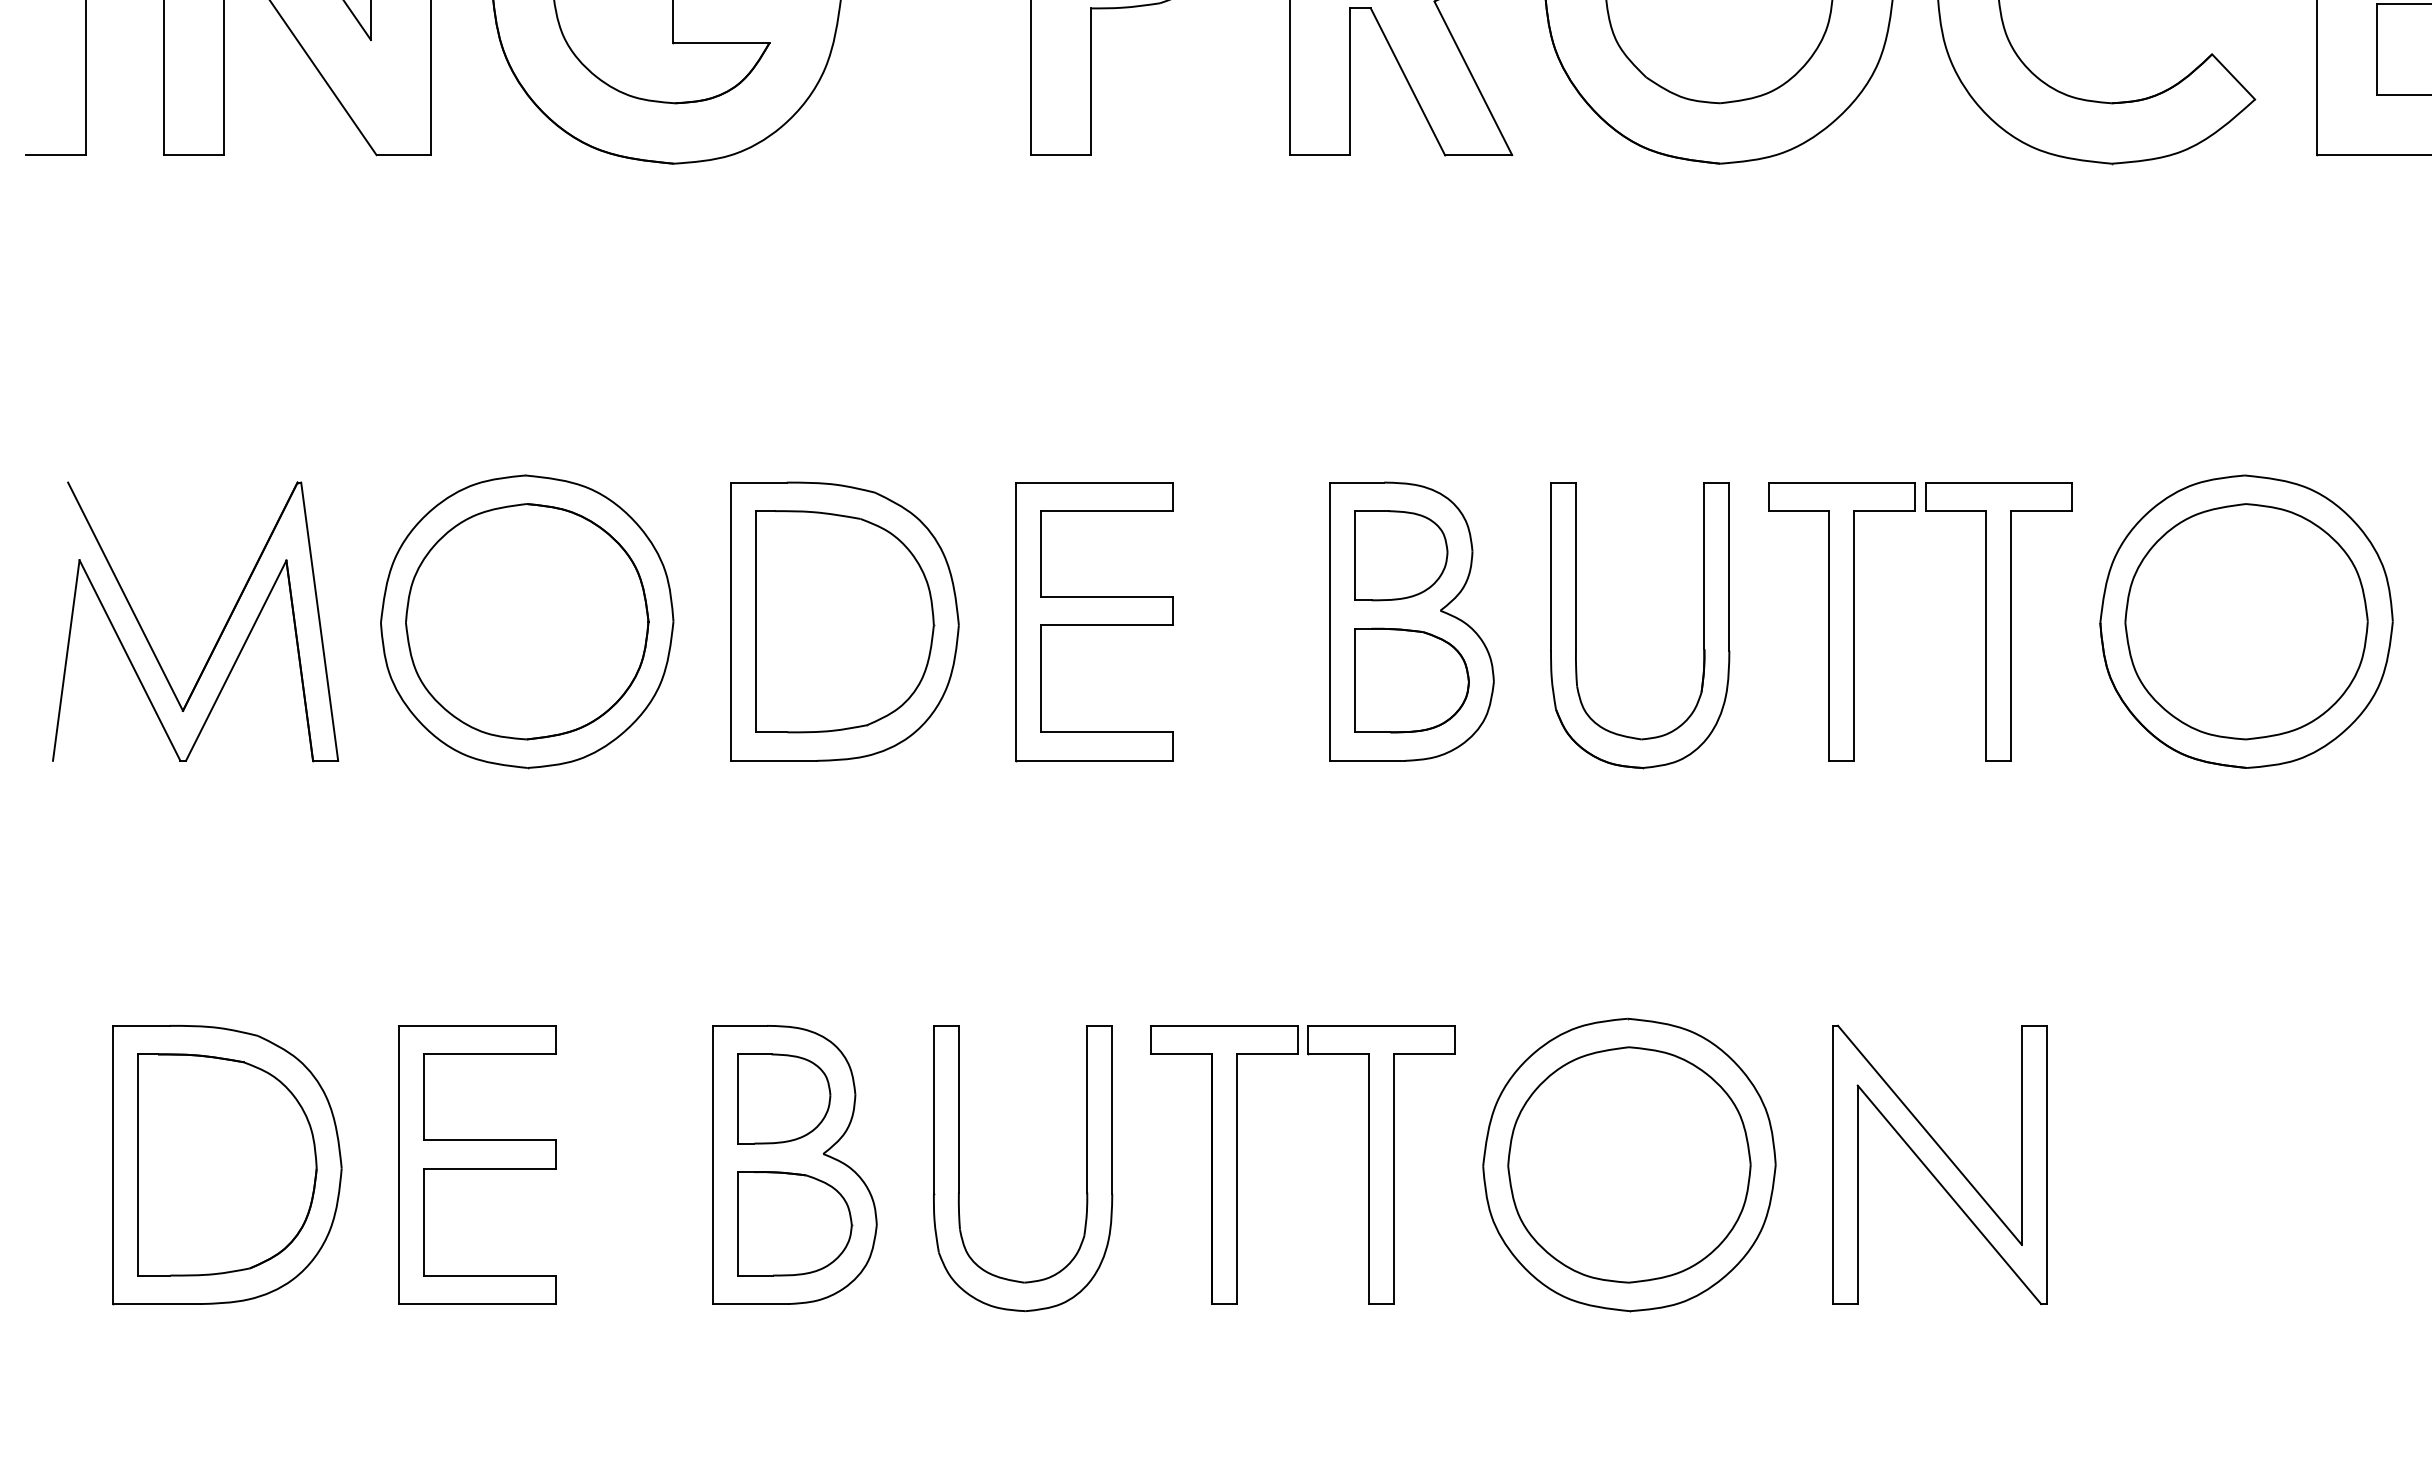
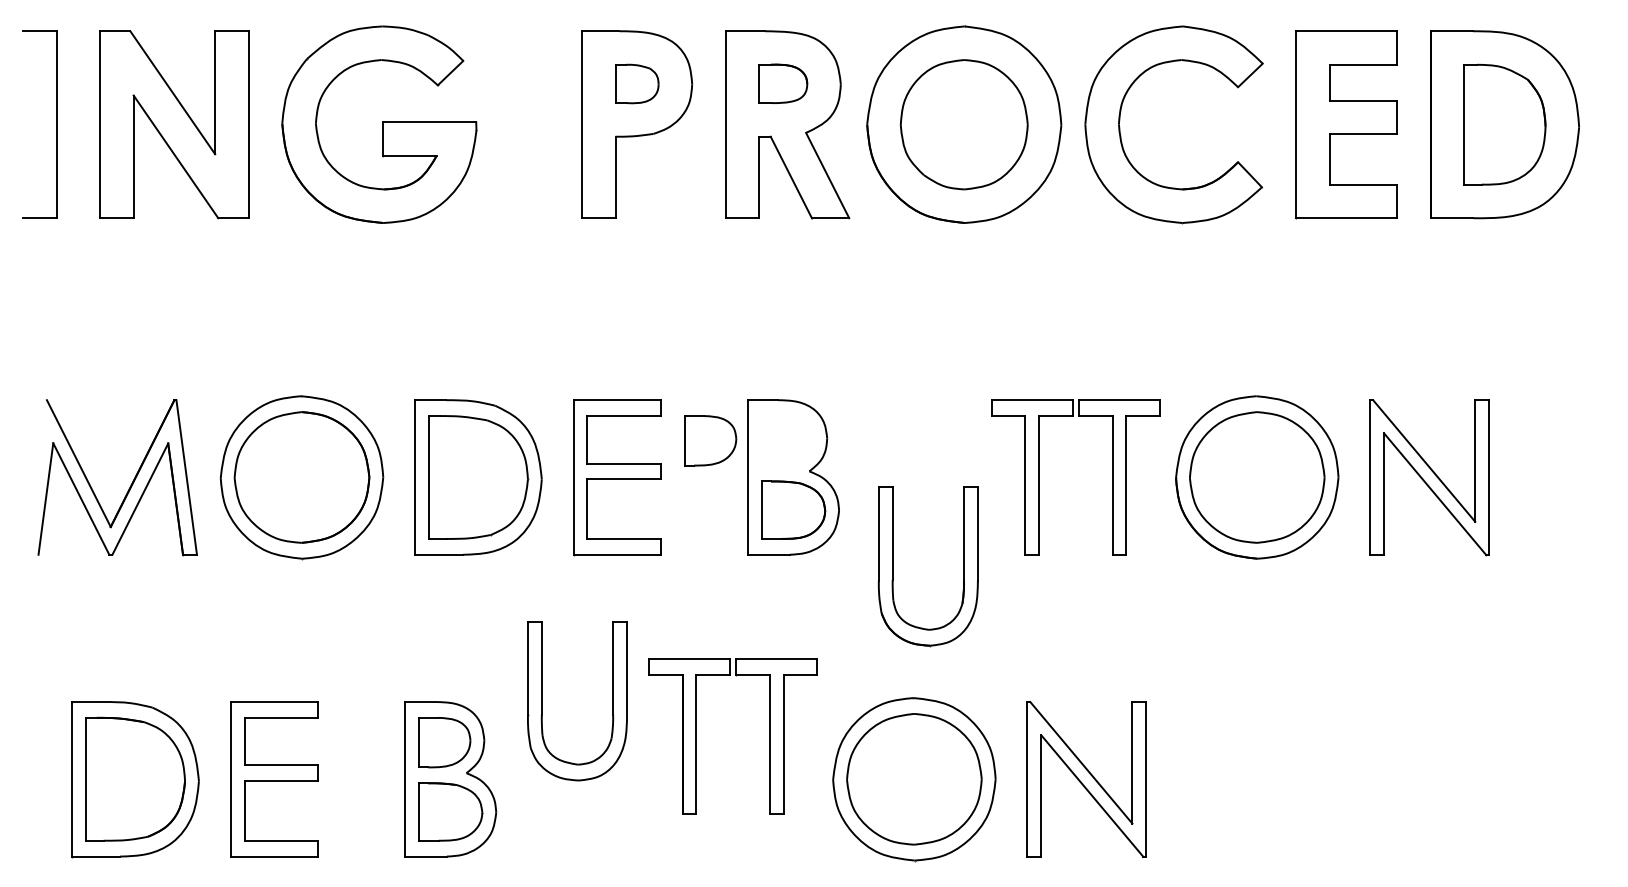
part: (1401, 555) -> (710, 440), moved
part: (1577, 625) -> (893, 566), moved
part: (1237, 1165) -> (696, 736), moved
part: (960, 1168) -> (542, 701), moved

